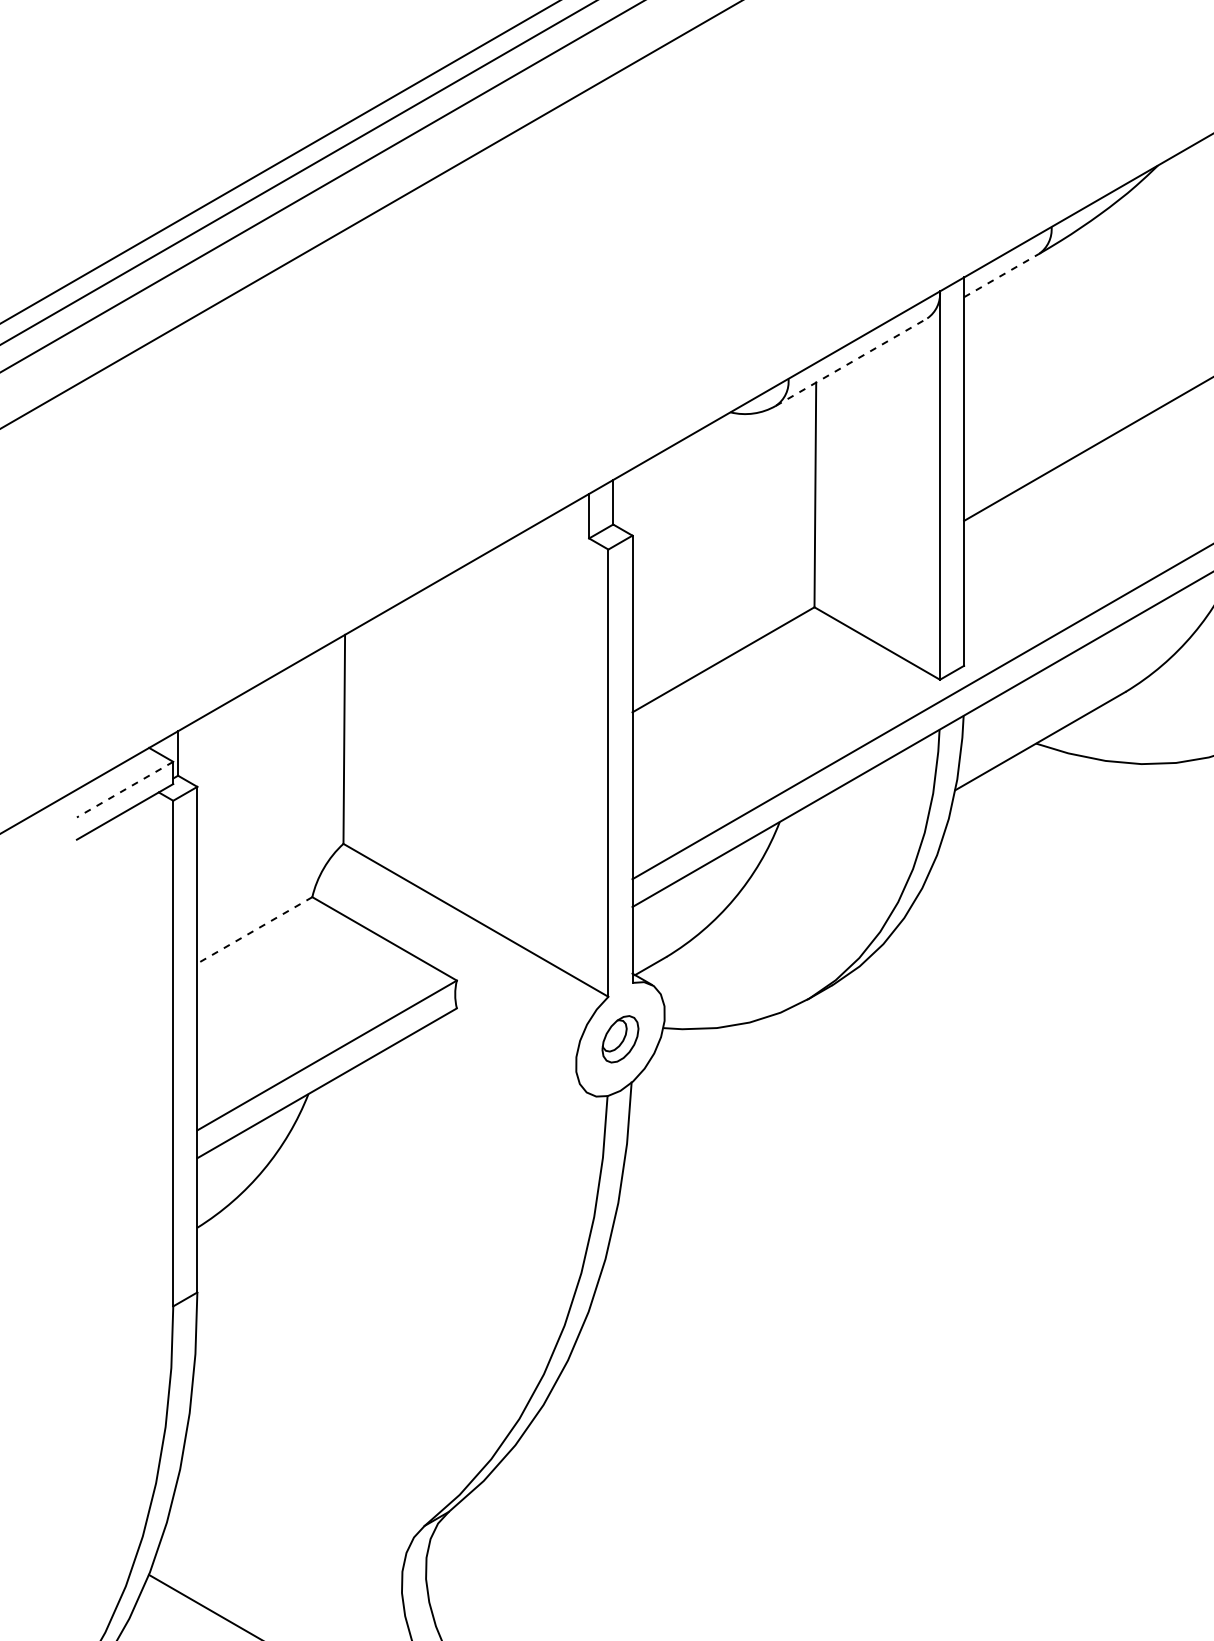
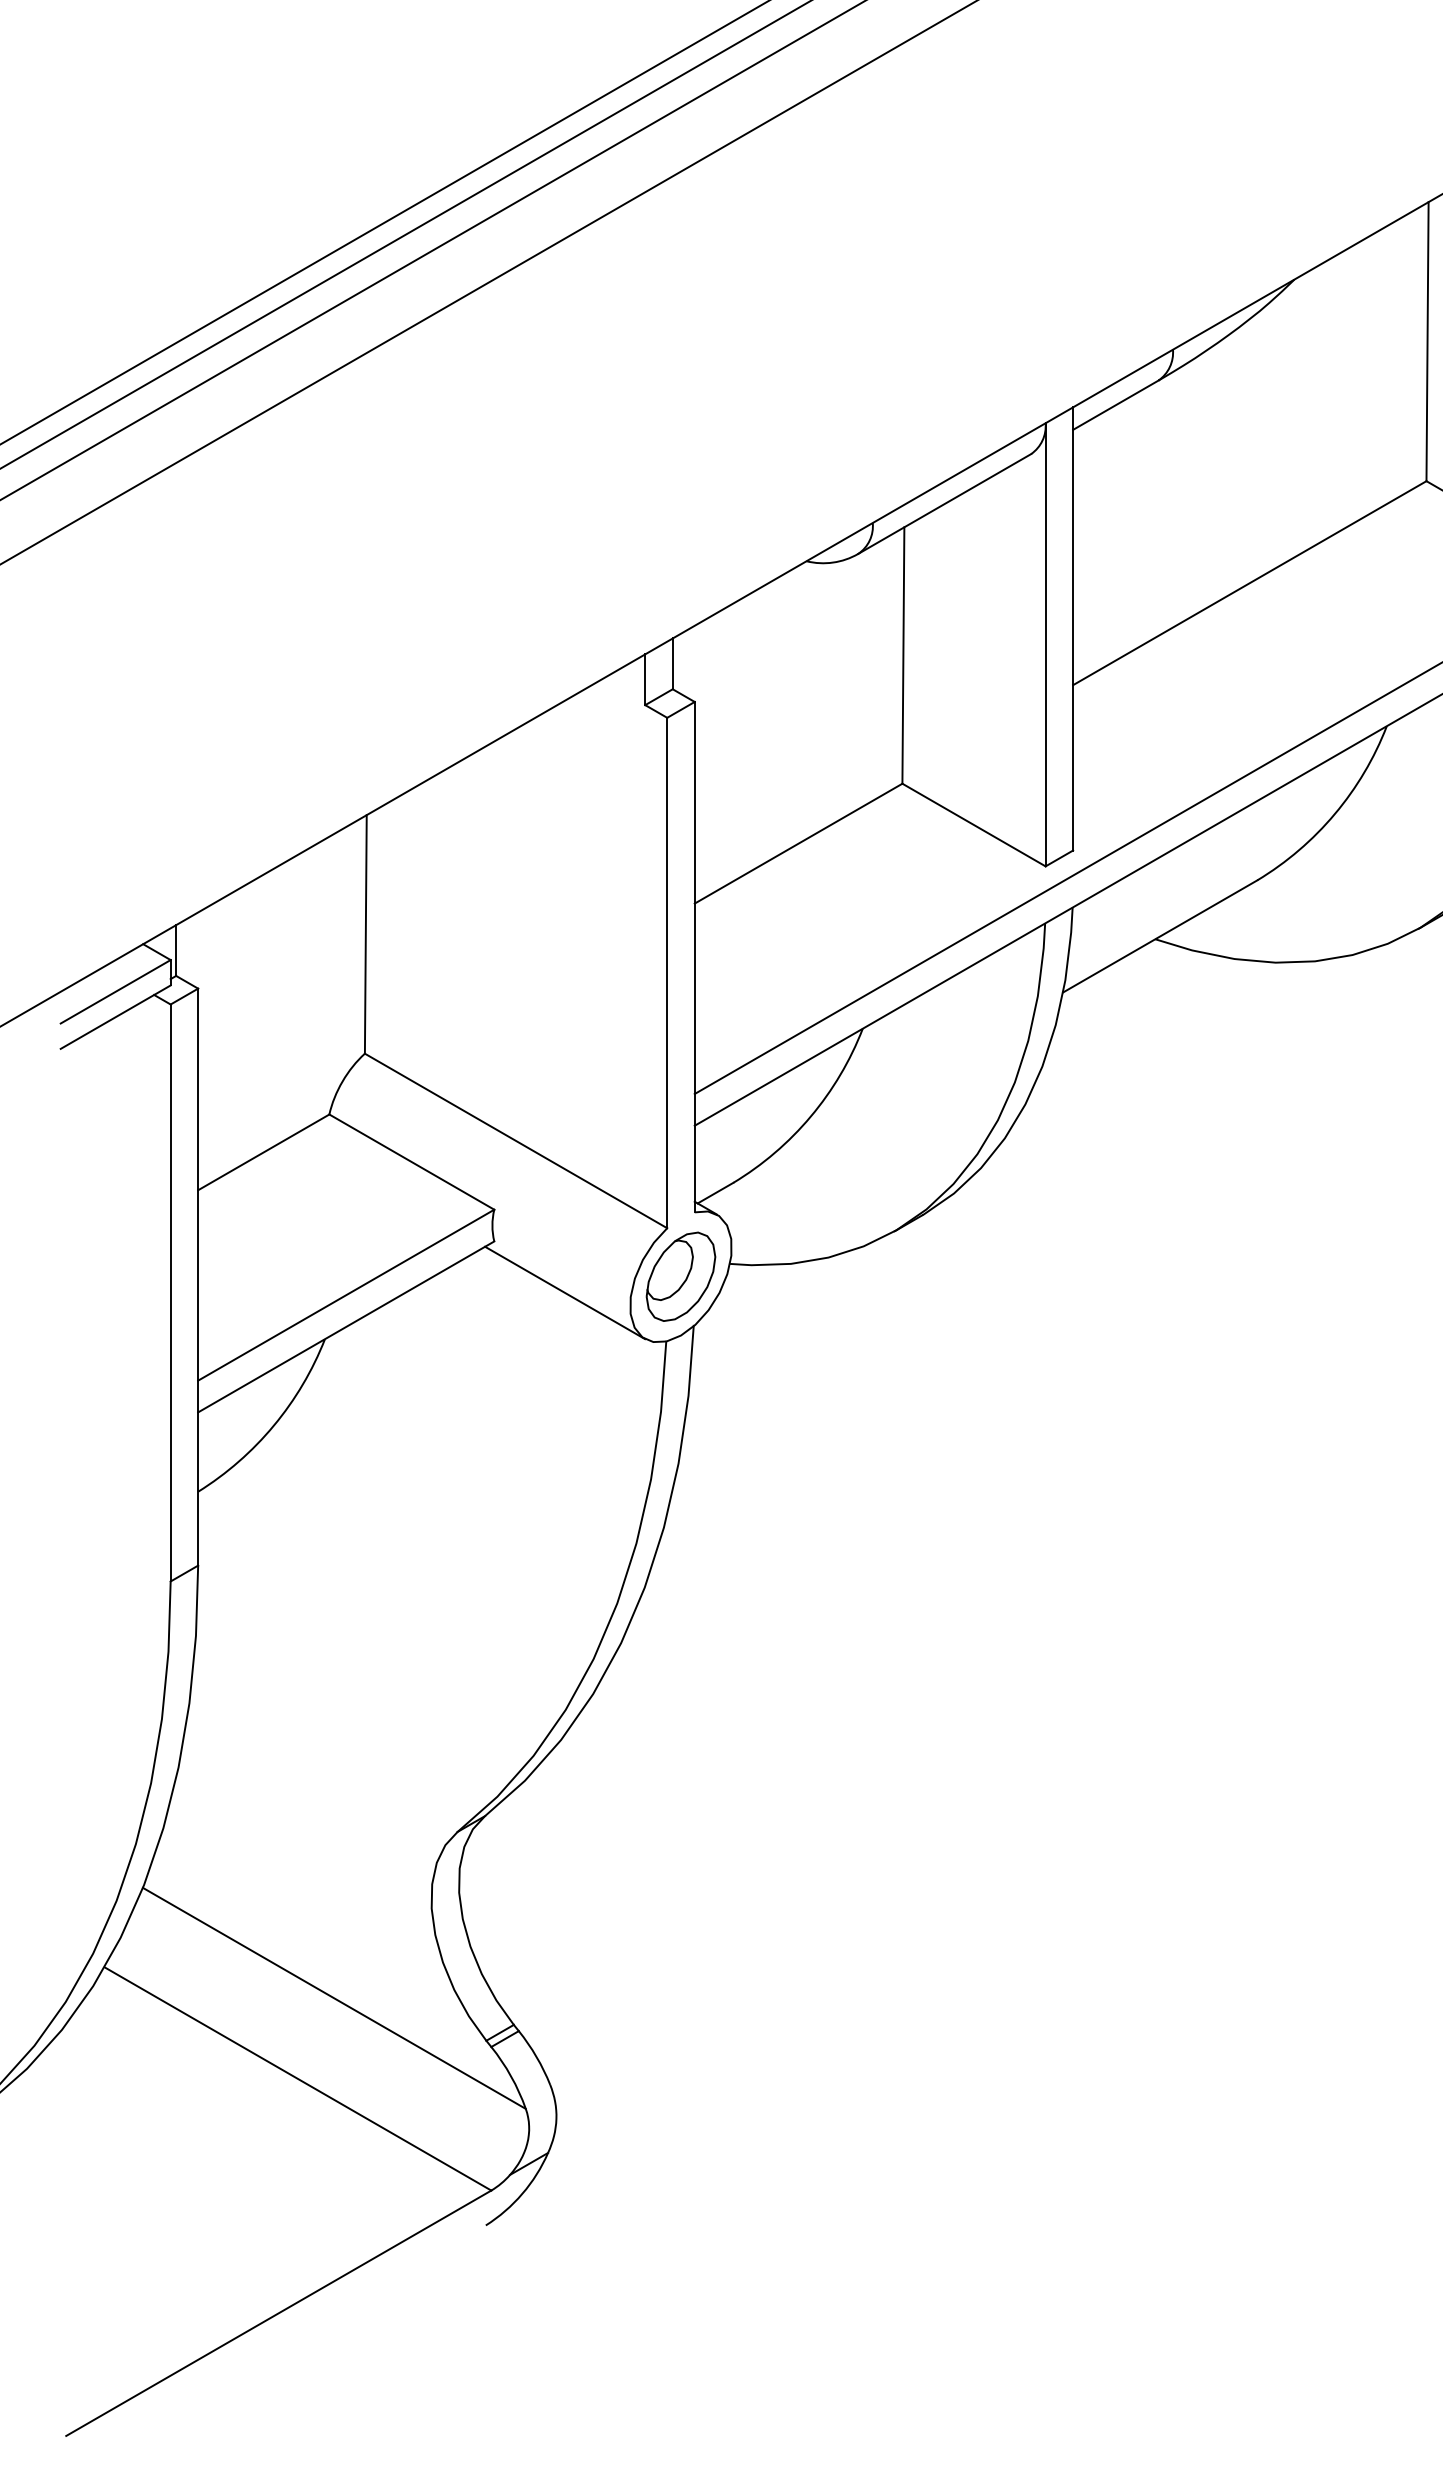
line: (1002, 274) -> (1116, 404), dashed -> solid
line: (851, 362) -> (944, 504), dashed -> solid
line: (124, 790) -> (115, 992), dashed -> solid
line: (254, 930) -> (263, 1152), dashed -> solid
part: (620, 1039) -> (680, 1276), size x1.67
line: (519, 1053) -> (565, 1292), added

